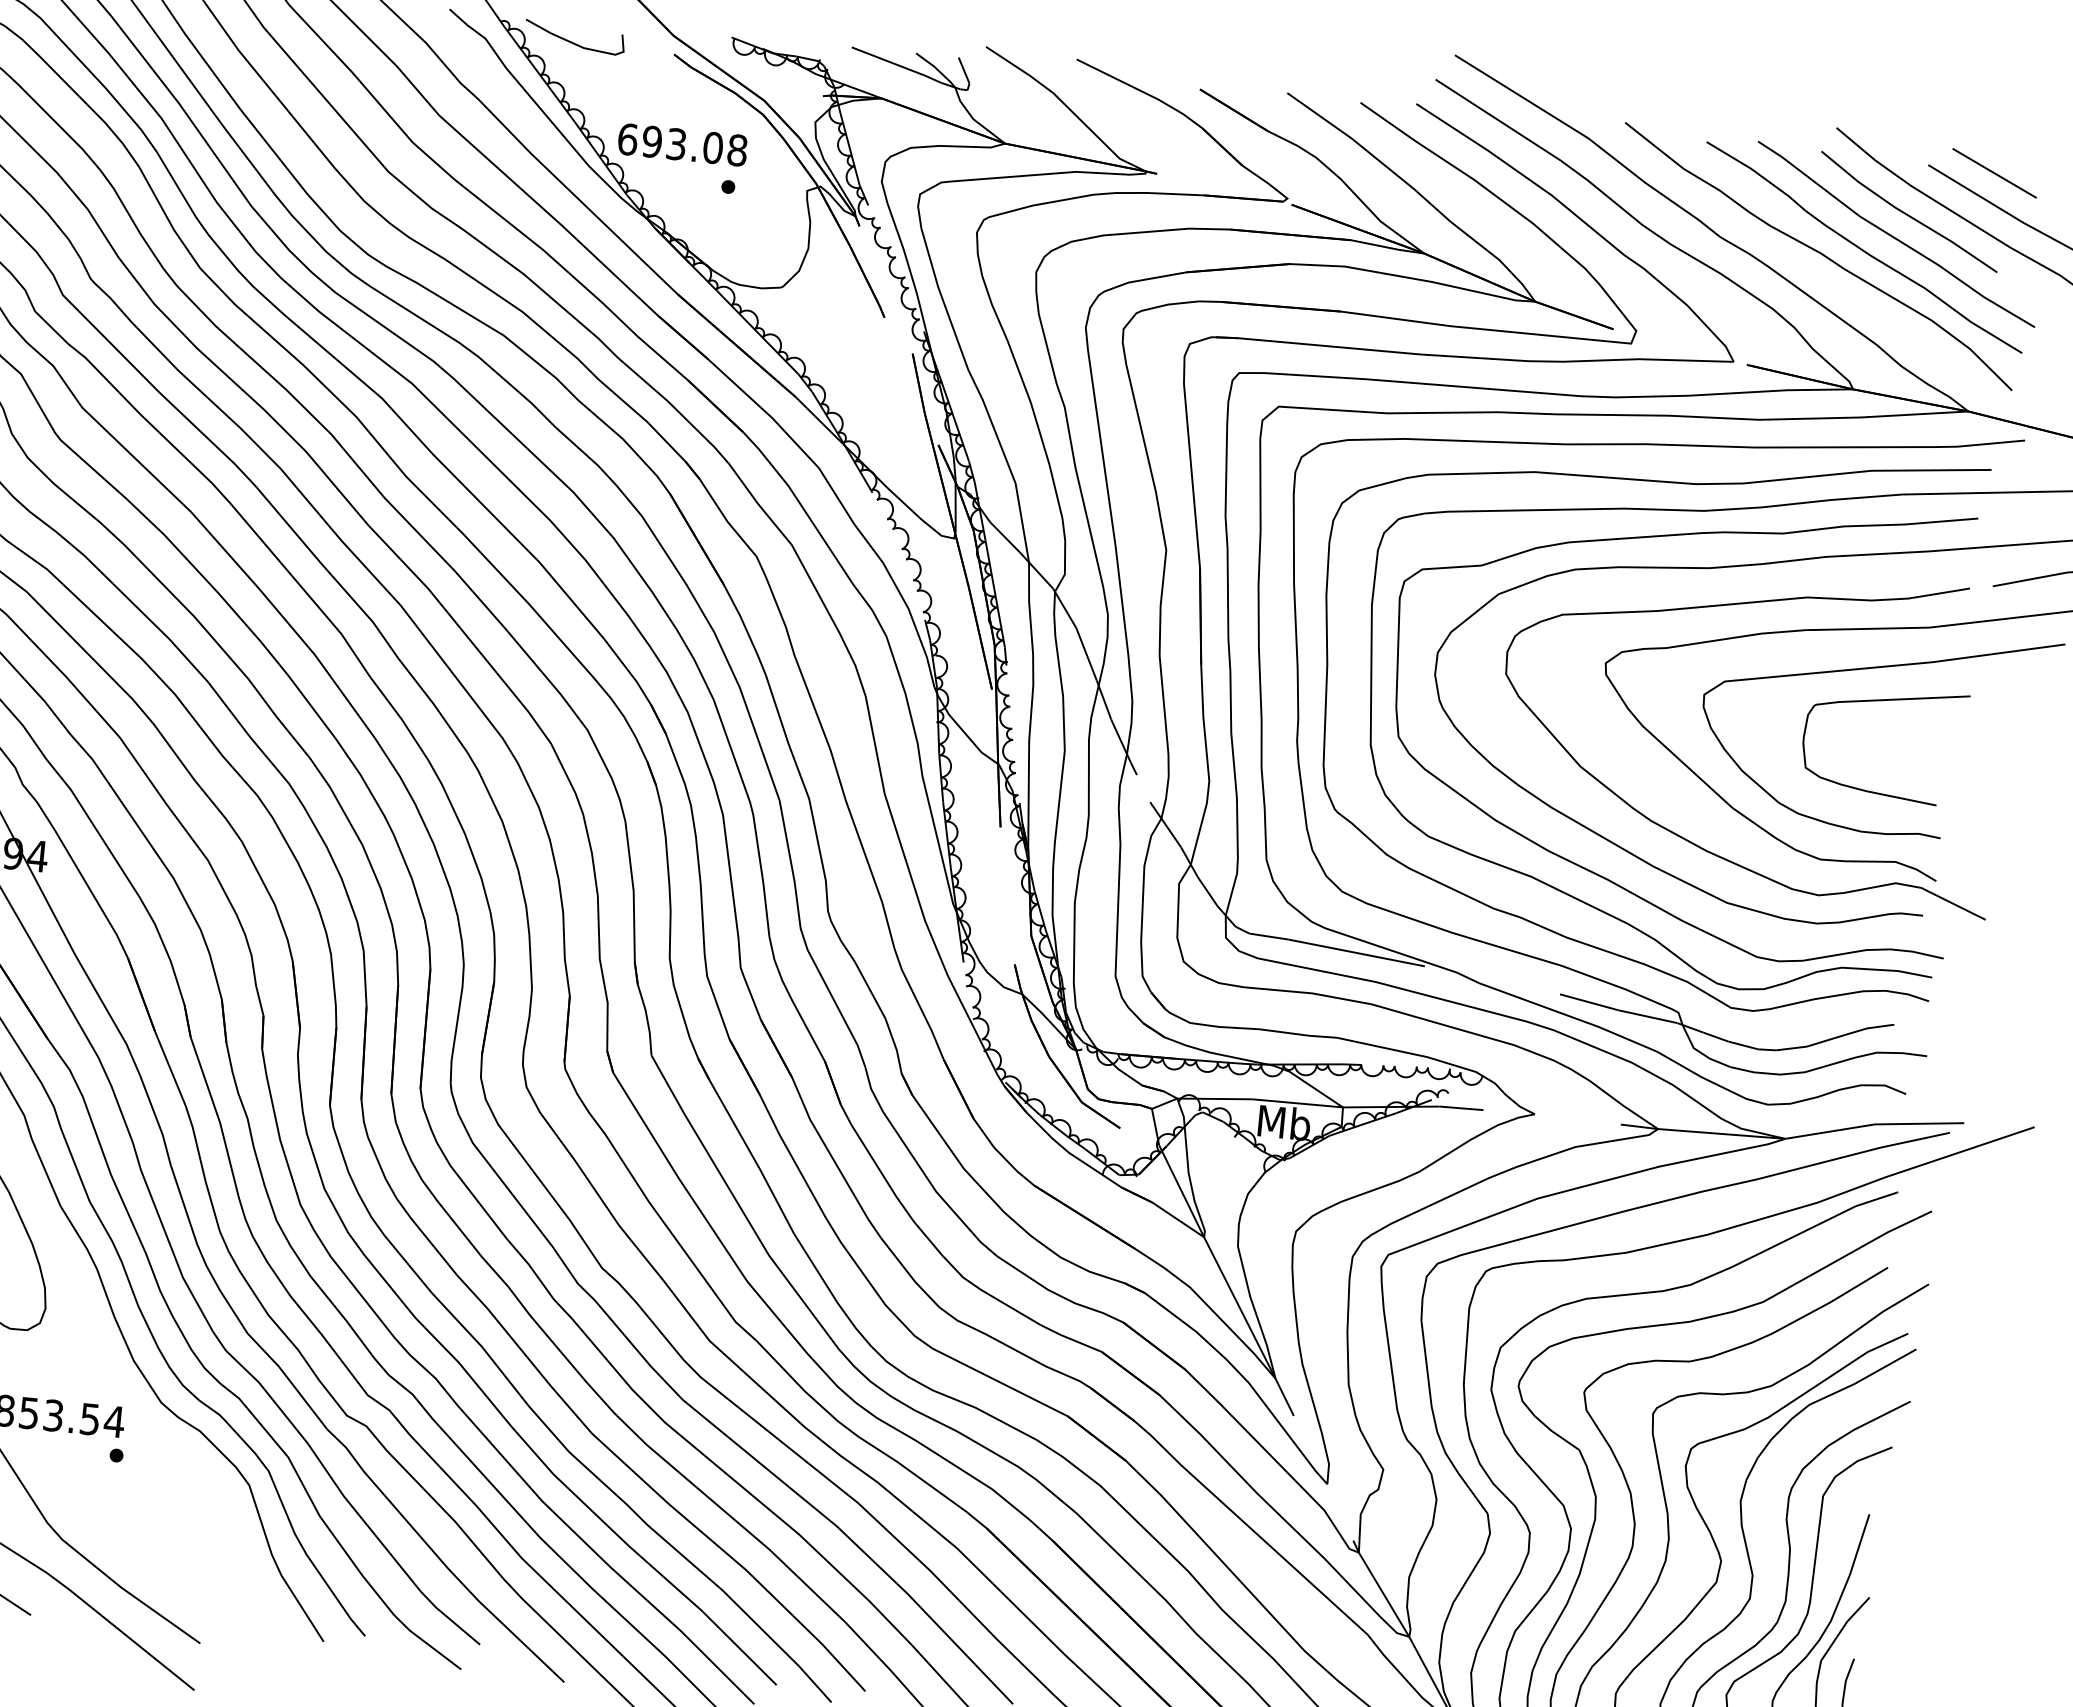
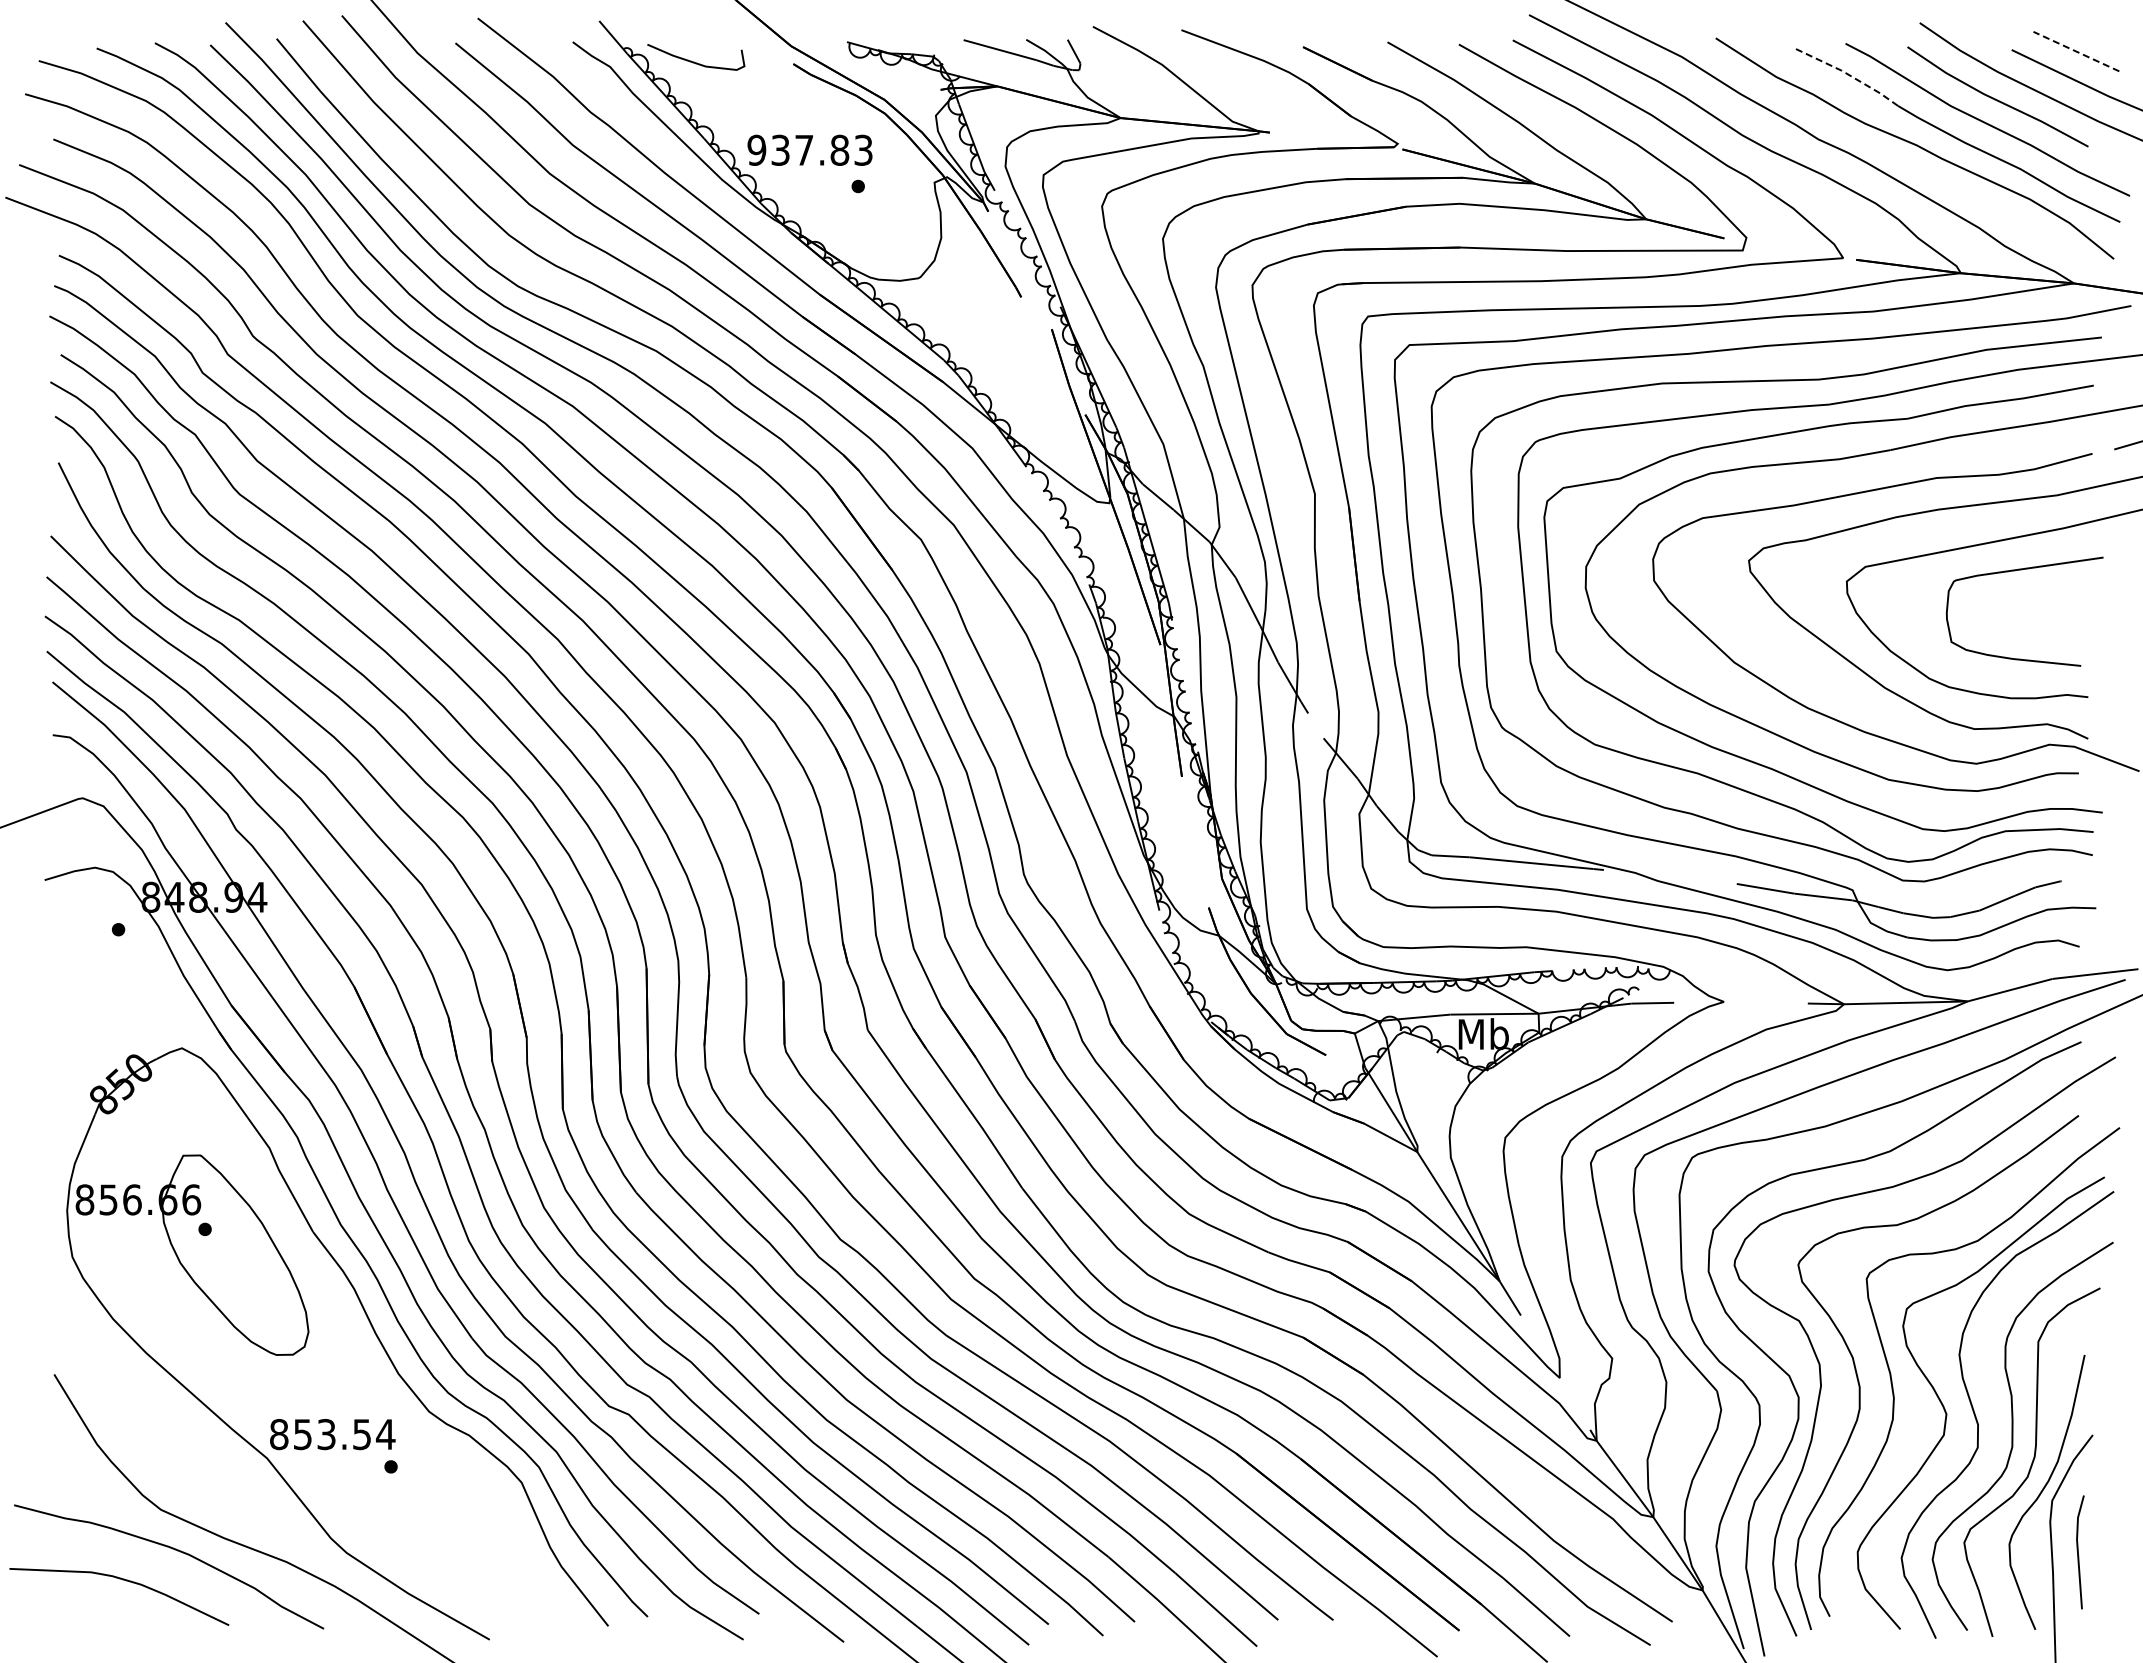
text: (681, 144) -> (809, 149), 693.08 -> 937.83
line: (1757, 173) -> (1848, 74), solid -> dashed
line: (1993, 173) -> (2075, 51), solid -> dashed

